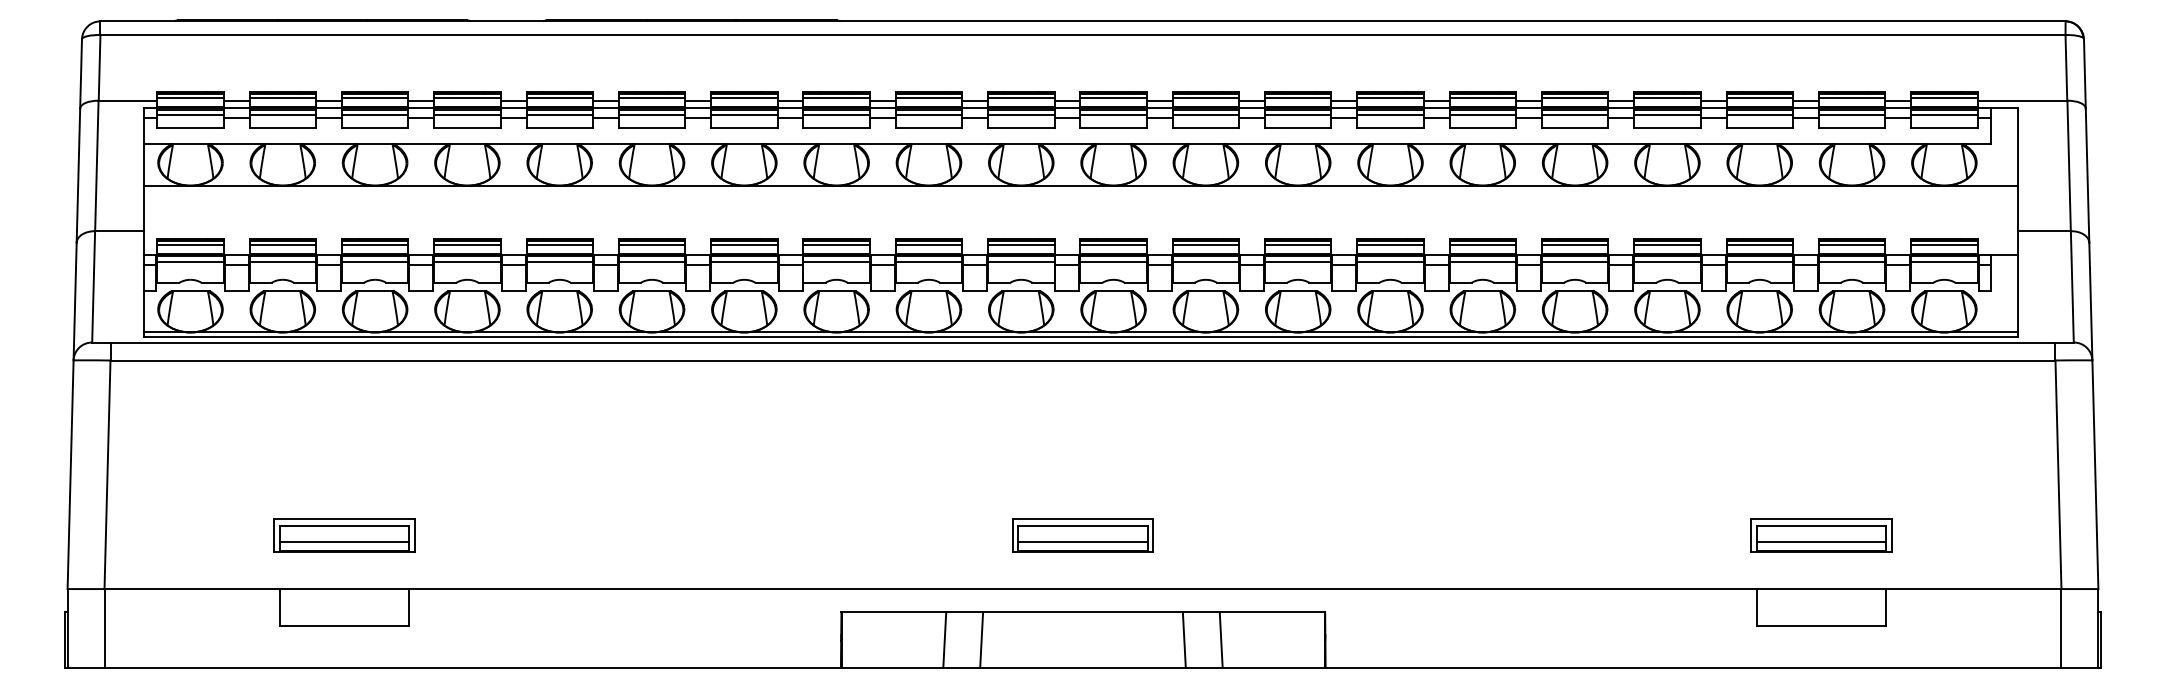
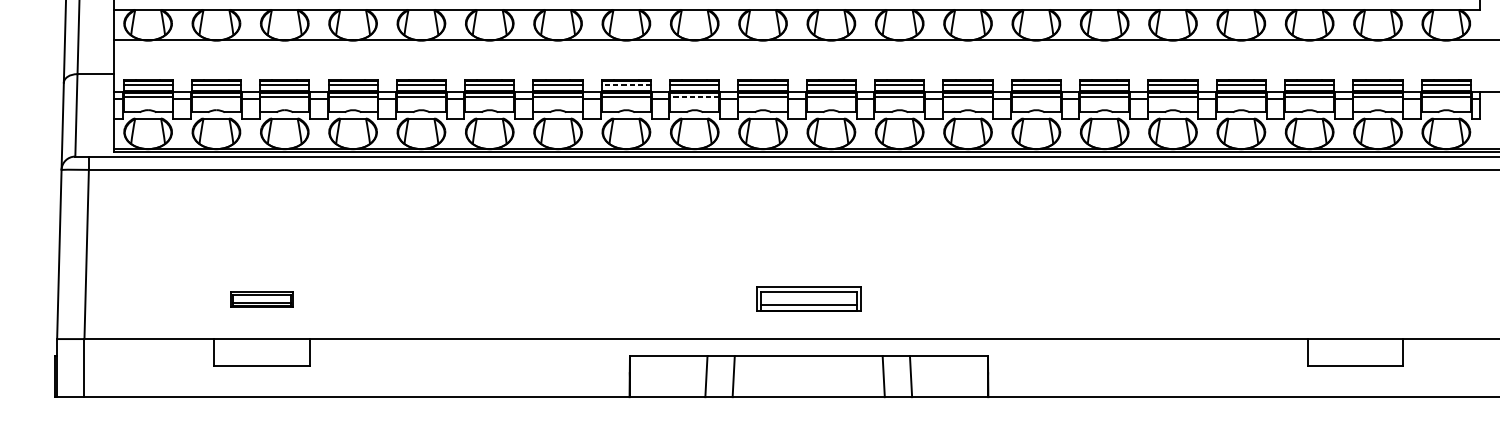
line: (836, 245) -> (626, 84), solid -> dashed
line: (928, 261) -> (694, 96), solid -> dashed
part: (344, 535) -> (262, 299), size x0.6
part: (1821, 535) -> (1355, 299), removed

